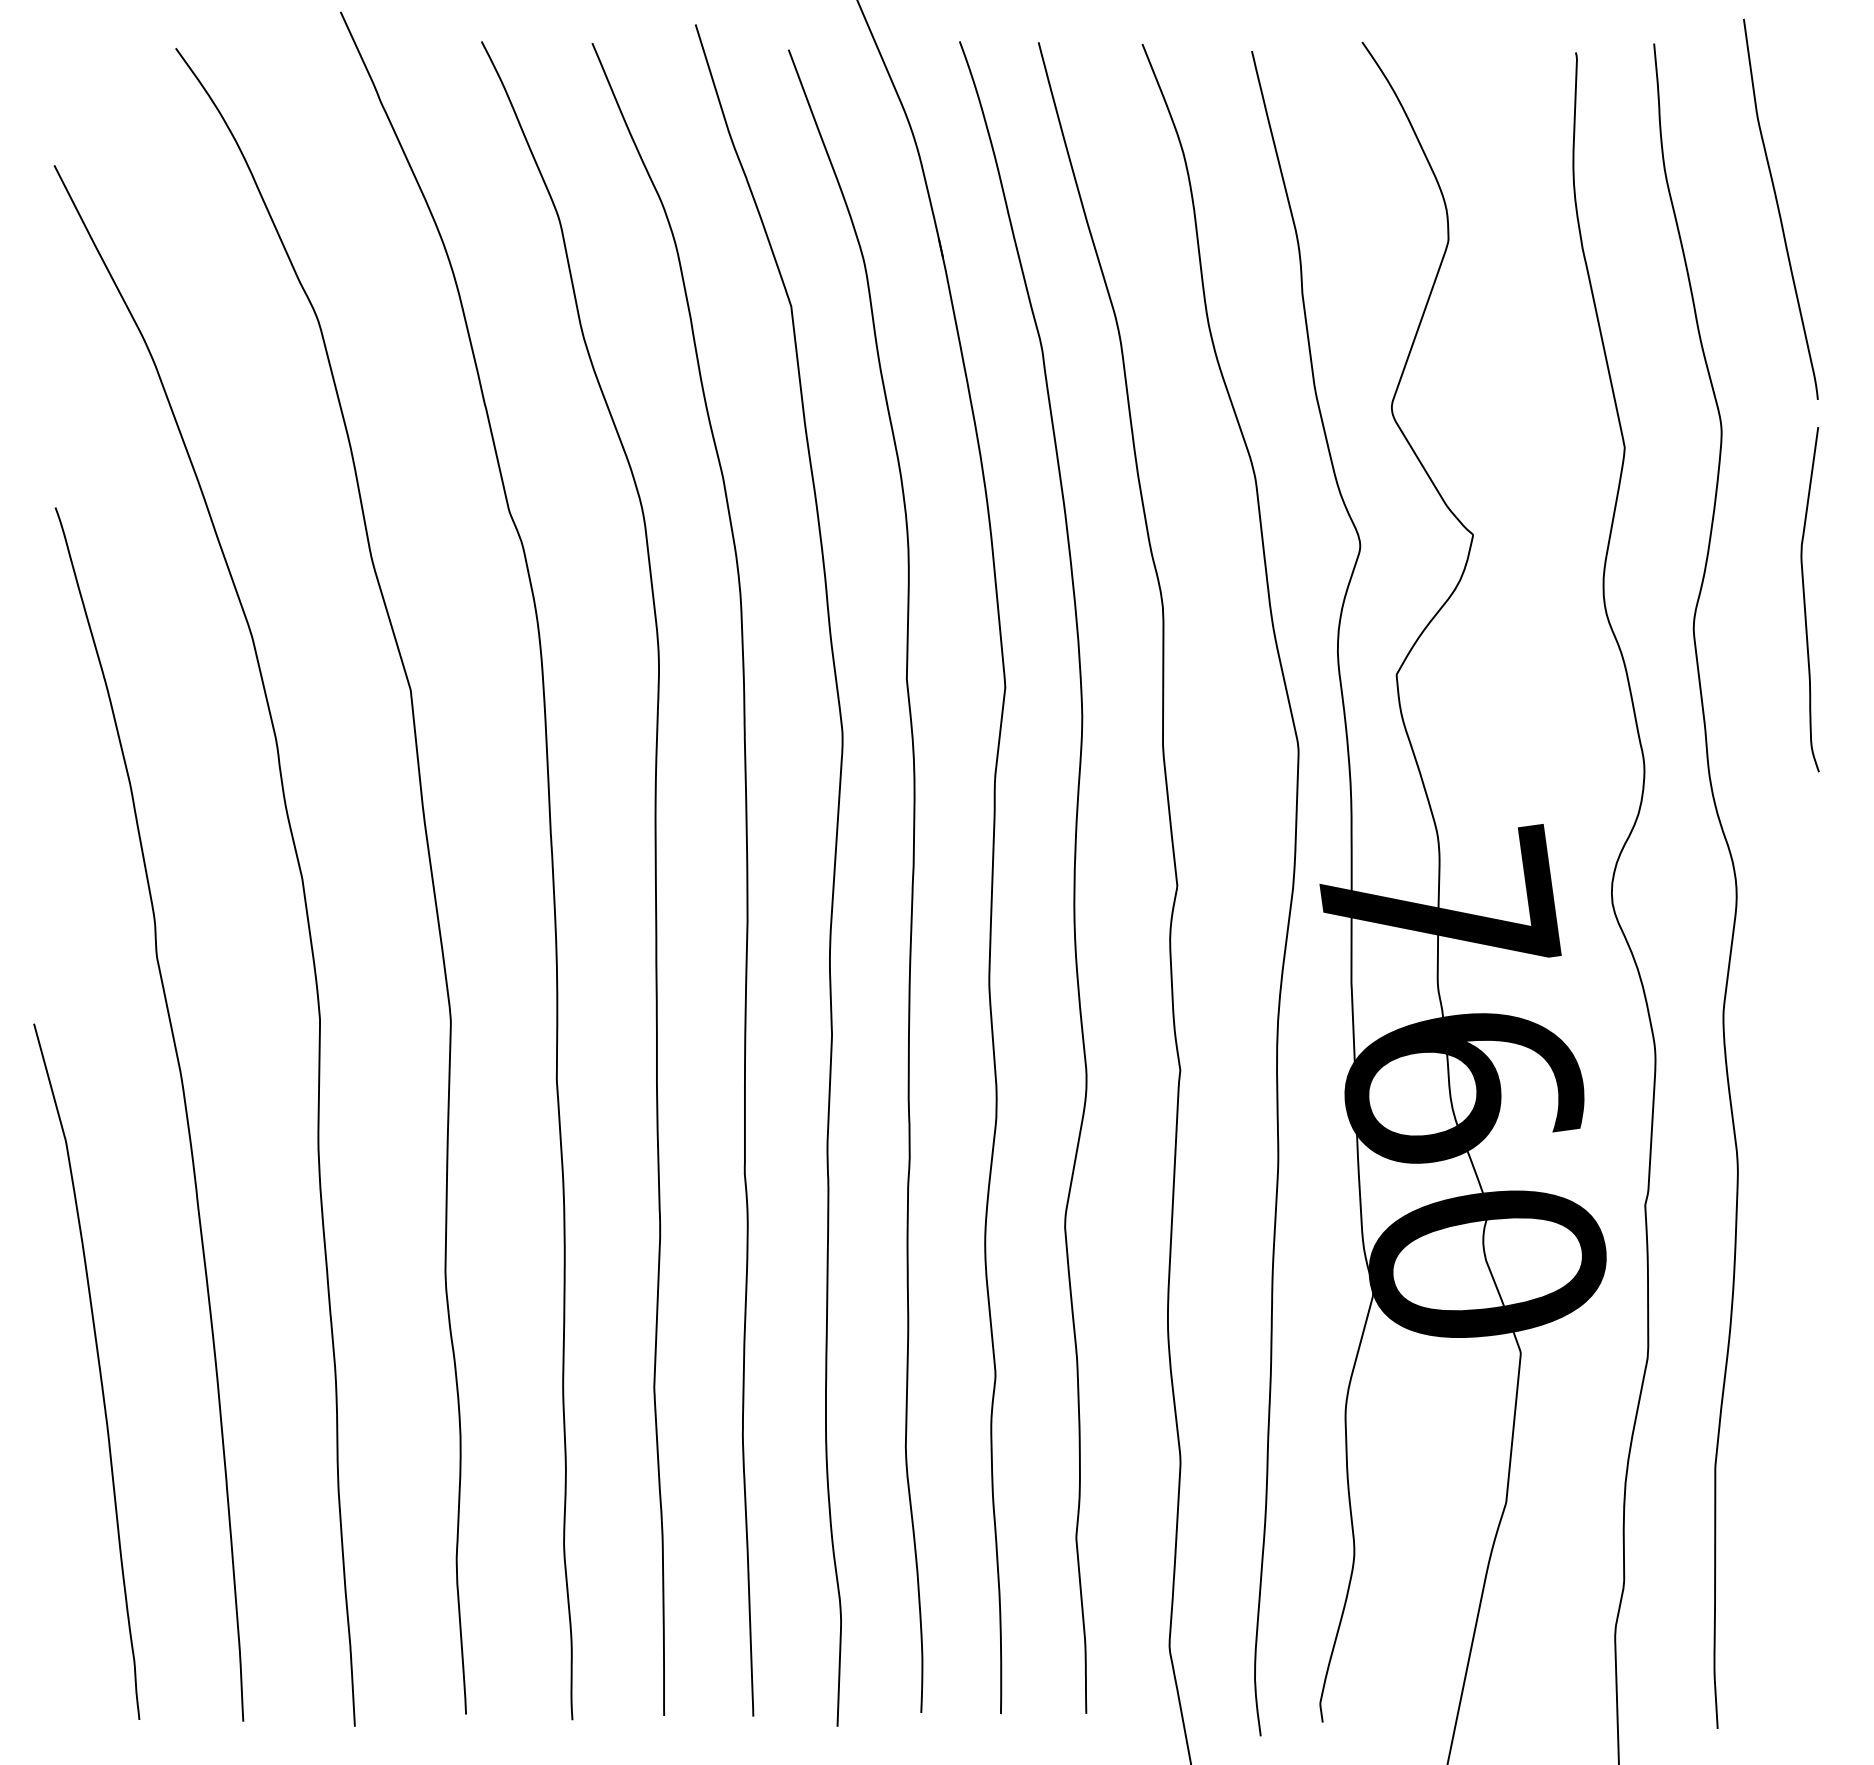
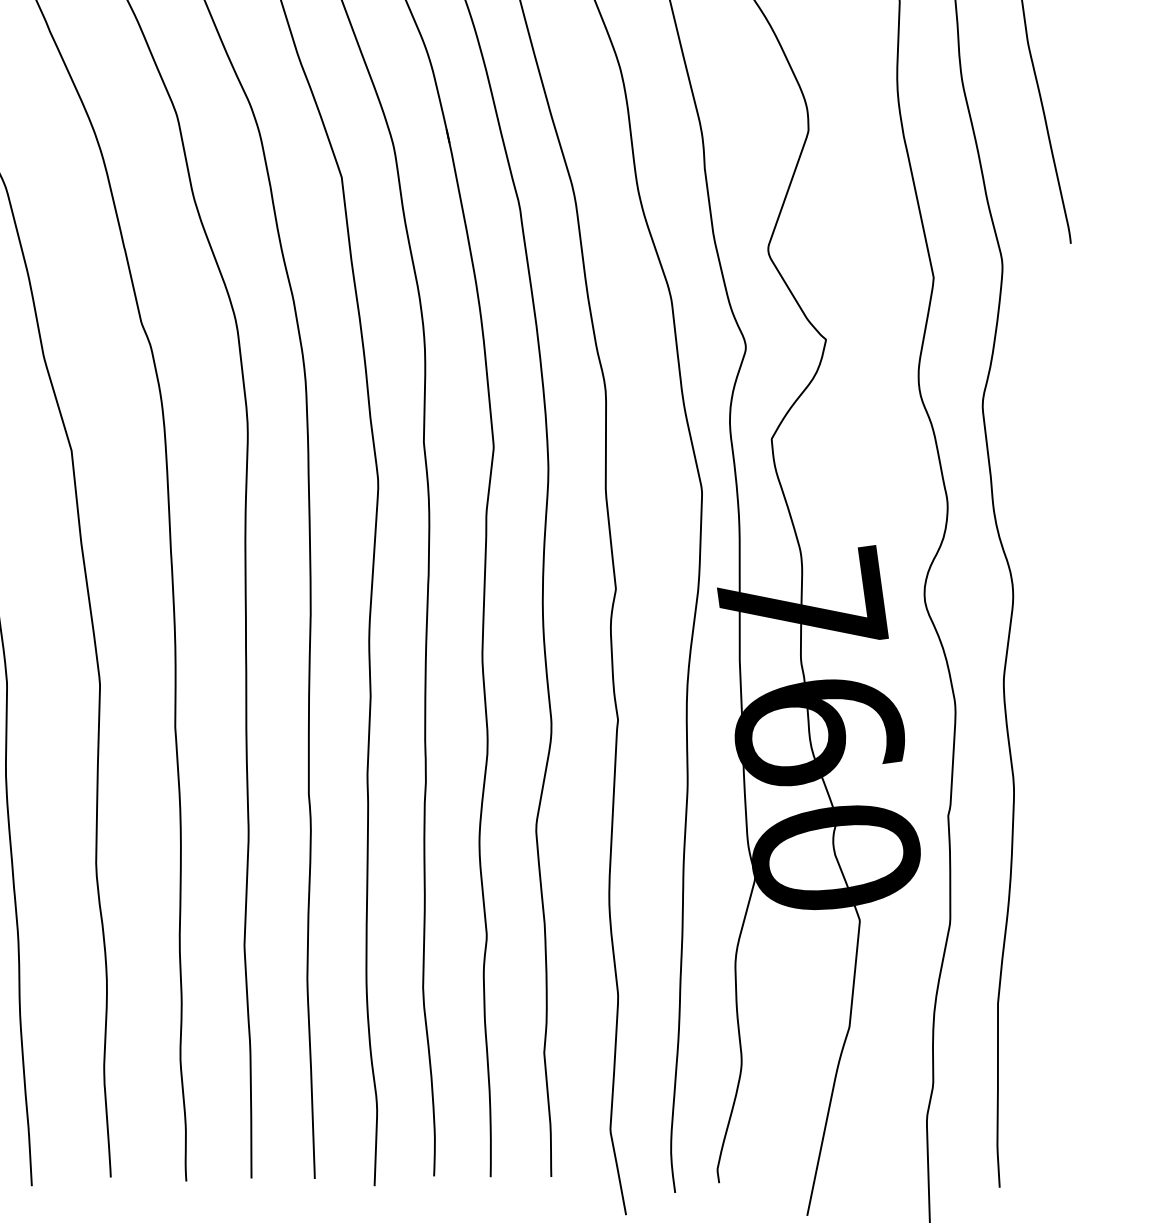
curve: (1805, 599) -> (1062, 385), removed

